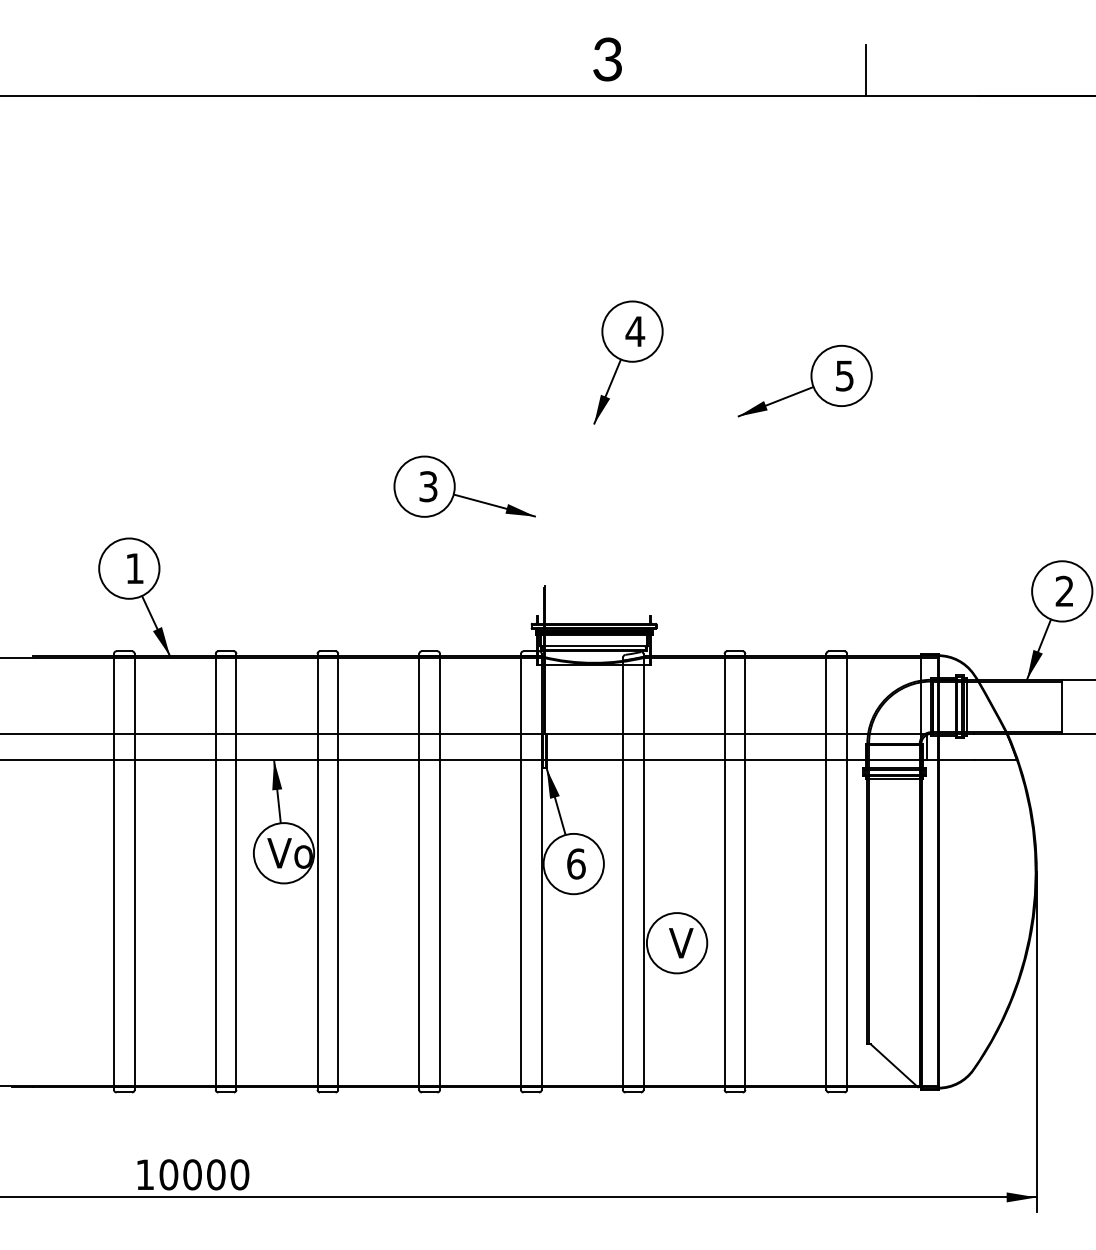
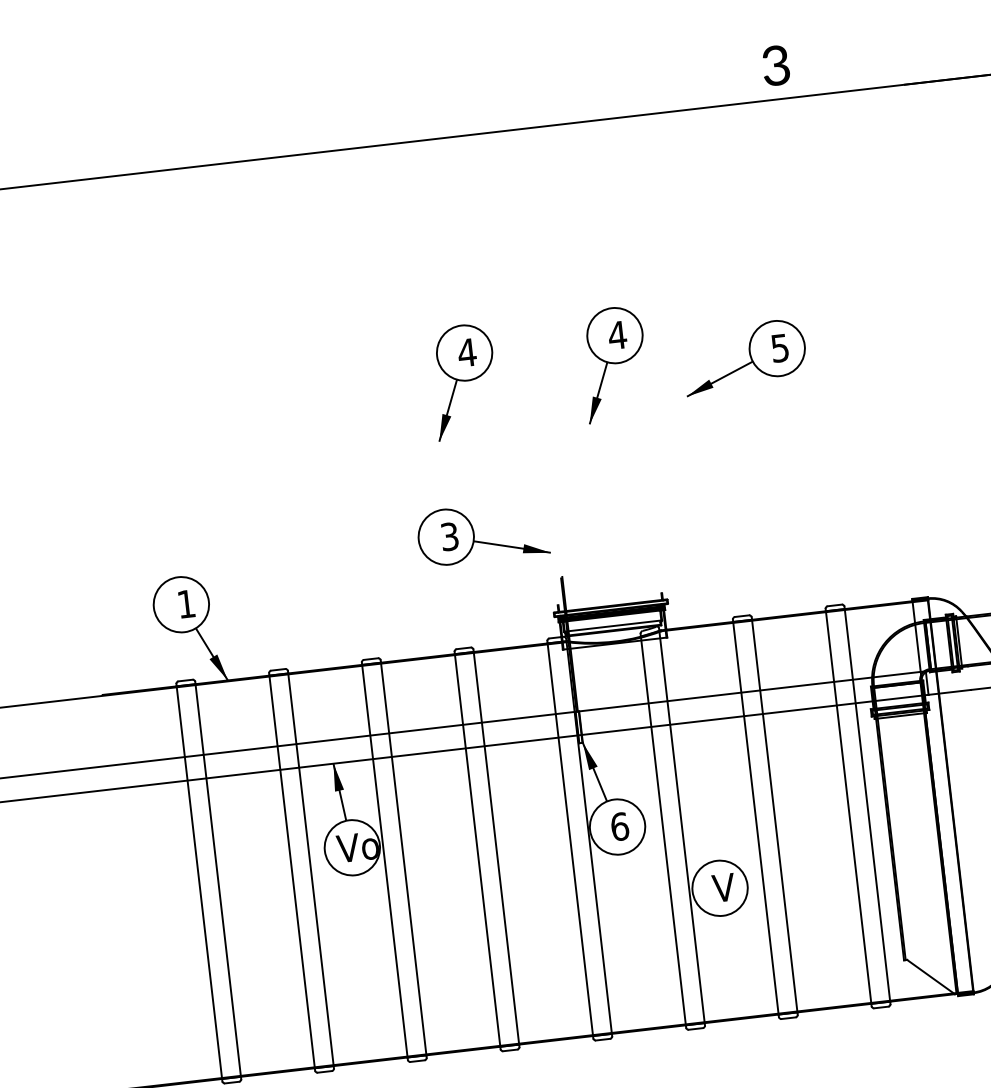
text: (607, 59) -> (775, 65), moved
line: (865, 70) -> (799, 73), removed
part: (463, 362) -> (464, 381), added
part: (810, 379) -> (749, 355), moved
part: (455, 486) -> (474, 533), moved

